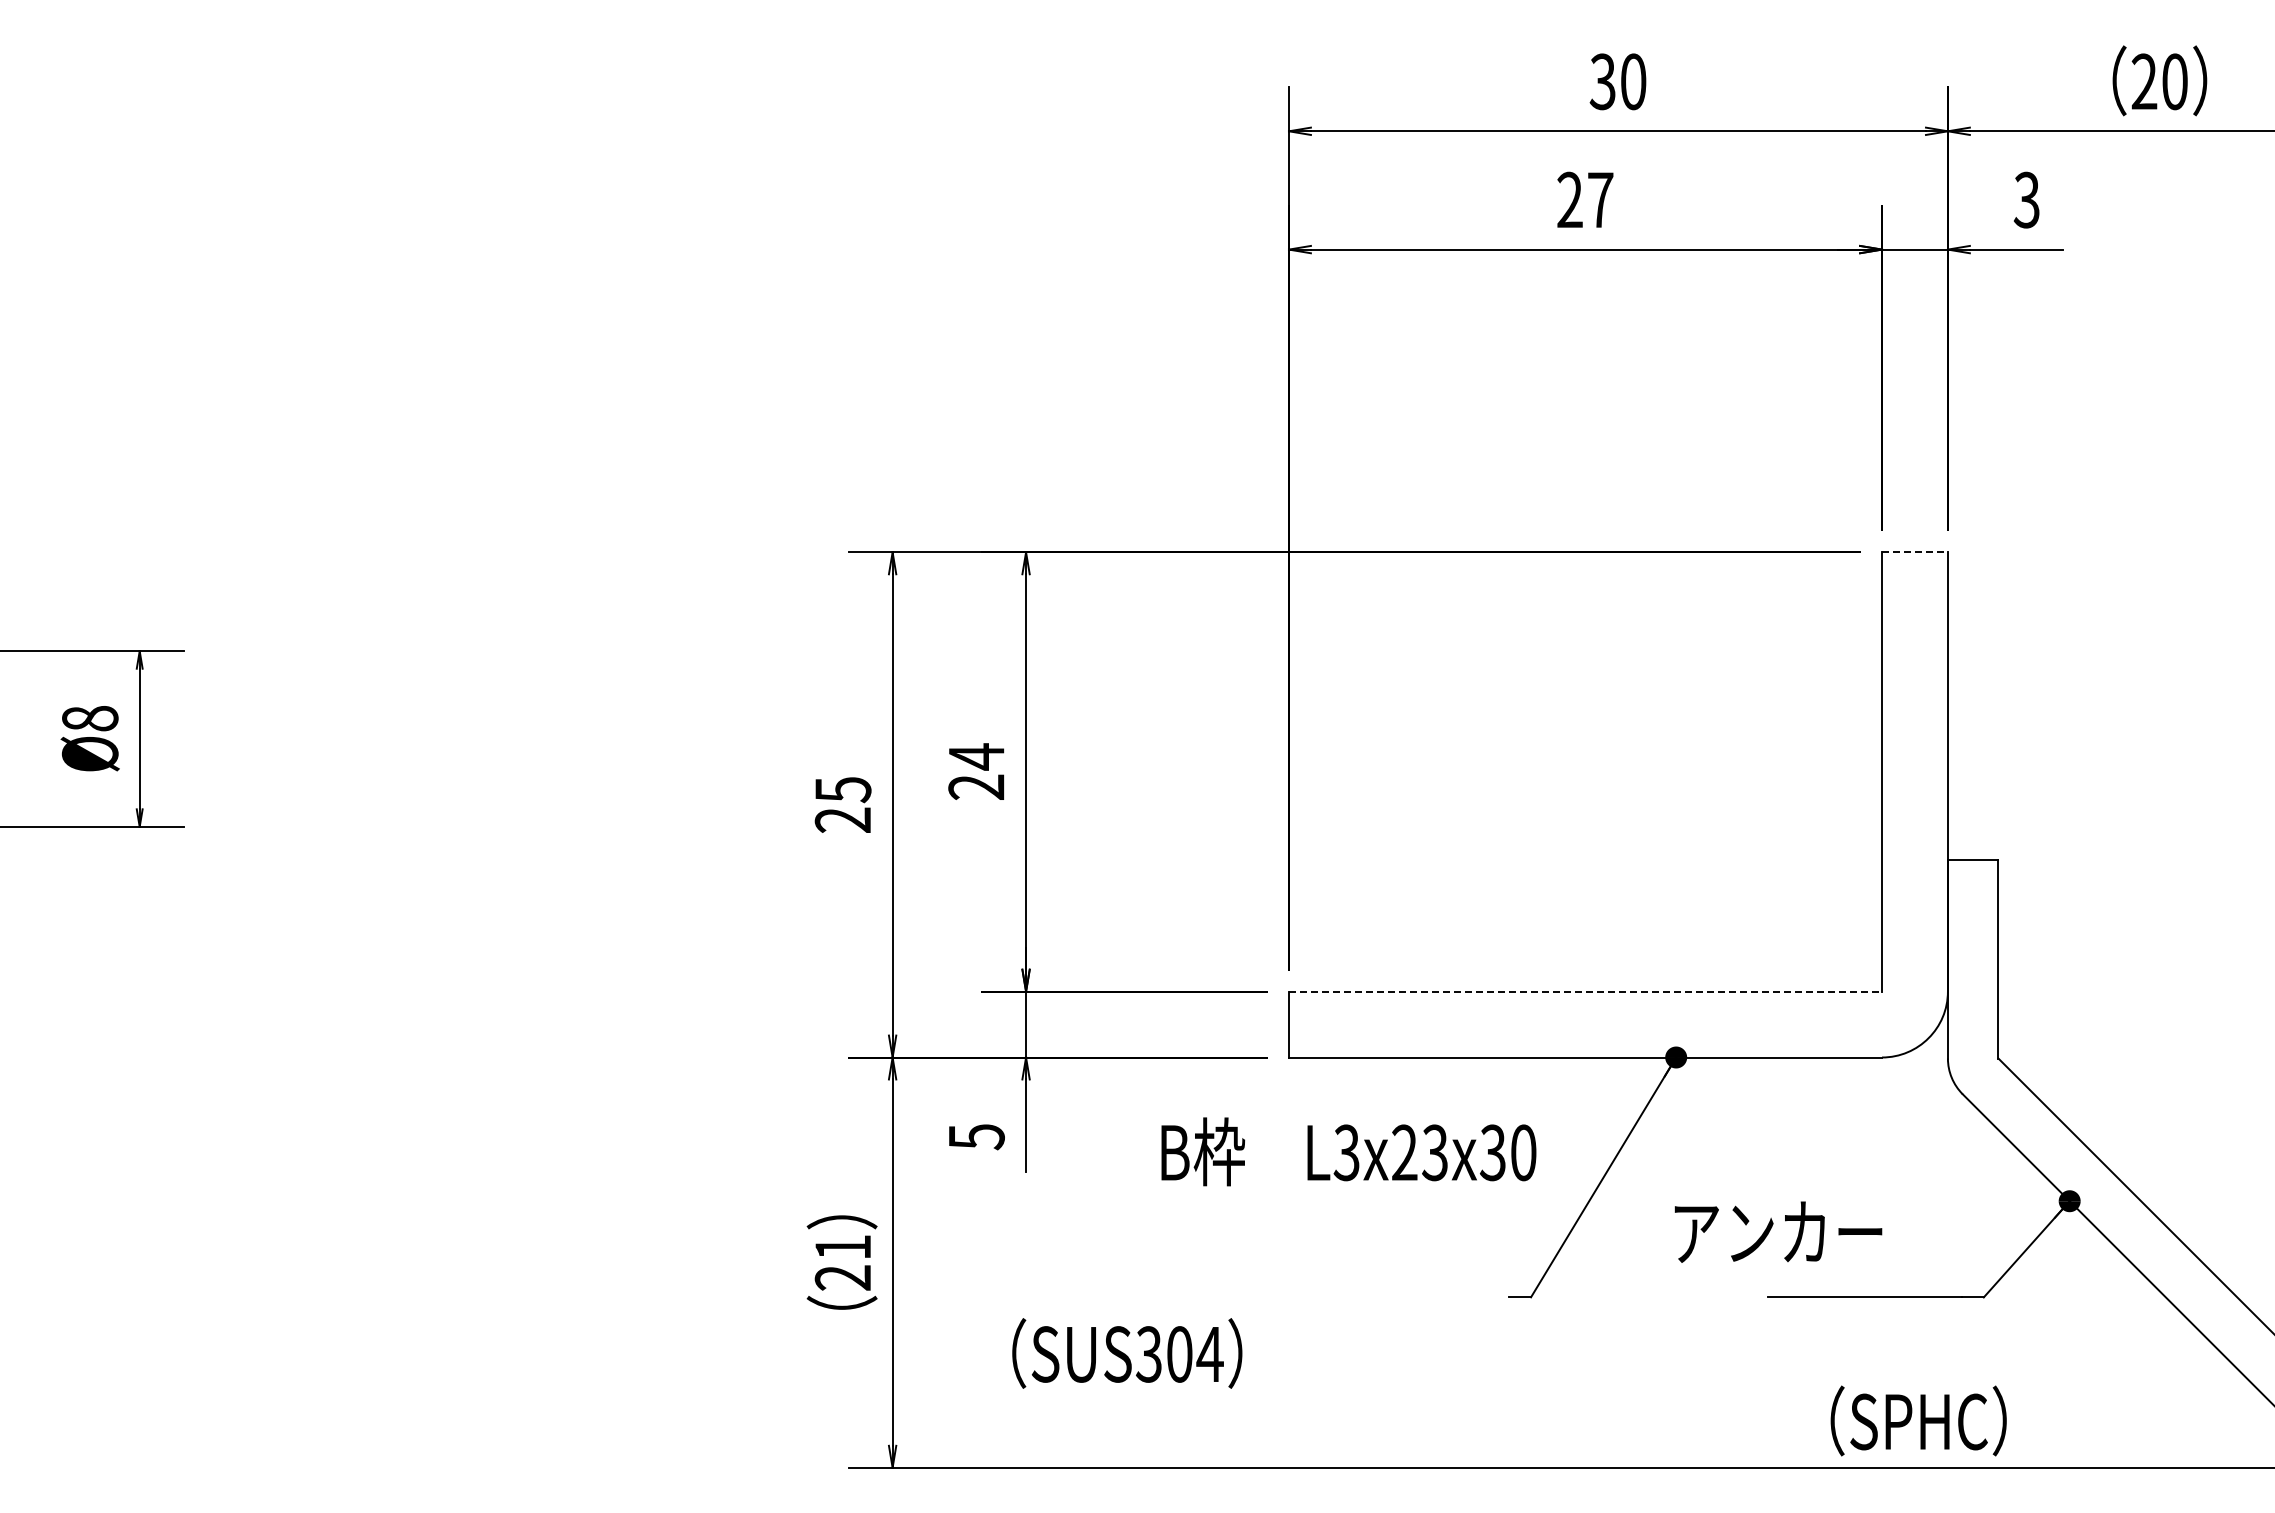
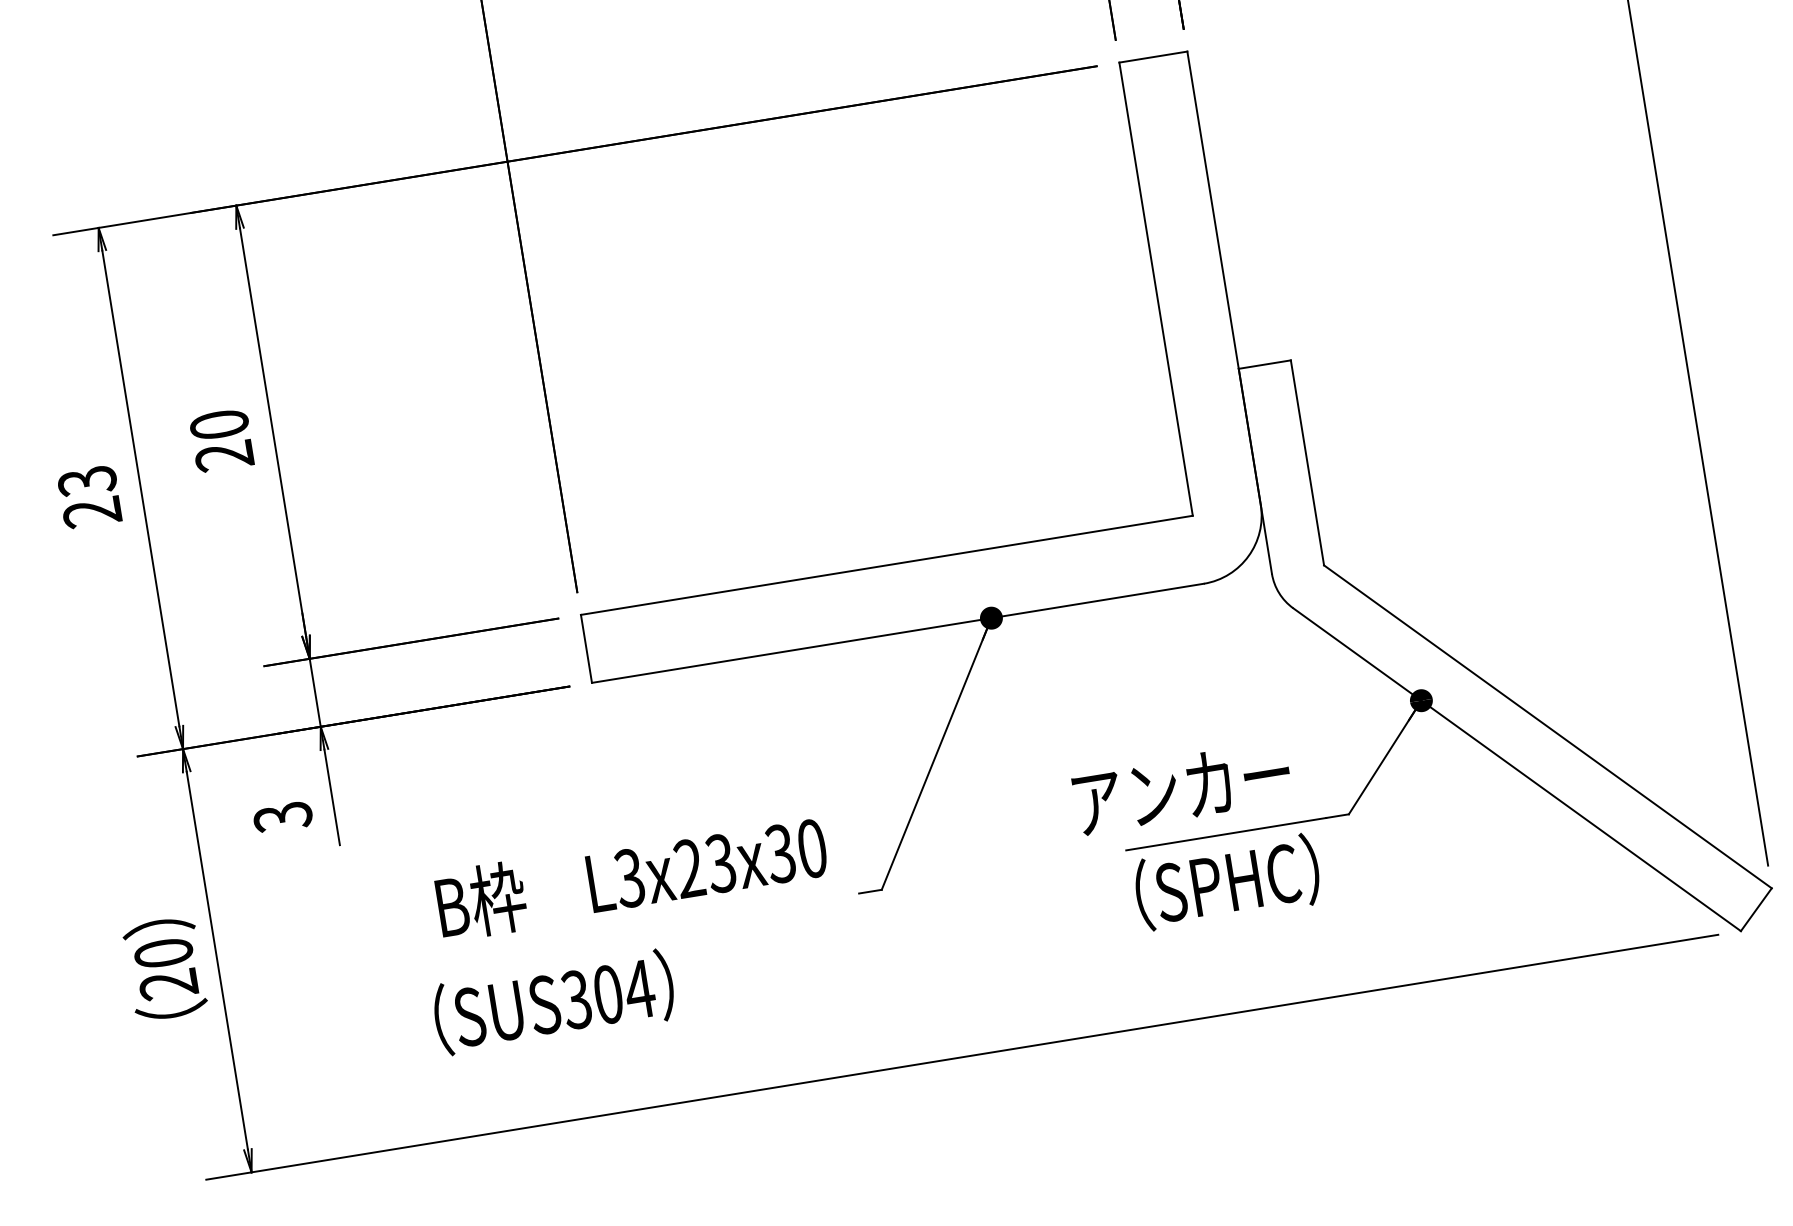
line: (1914, 552) -> (1152, 57), dashed -> solid
text: (976, 756) -> (219, 424), 24 -> 20
text: (842, 790) -> (86, 482), 25 -> 23
line: (1585, 991) -> (886, 565), dashed -> solid
text: (976, 1137) -> (282, 817), 5 -> 3
text: (1348, 1151) -> (631, 876), moved
text: (1778, 1231) -> (1182, 787), moved
text: (842, 1246) -> (162, 952), 21 -> 20
text: (1127, 1353) -> (554, 1002), moved
text: (1918, 1420) -> (1227, 881), moved

